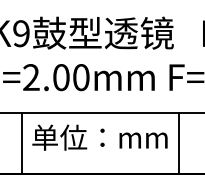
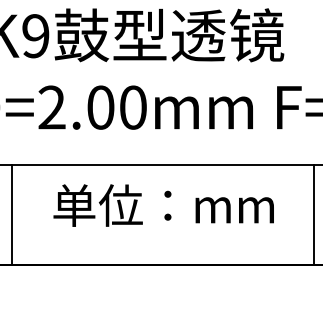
line: (21, 143) -> (11, 215), moved
line: (179, 143) -> (314, 215), moved

